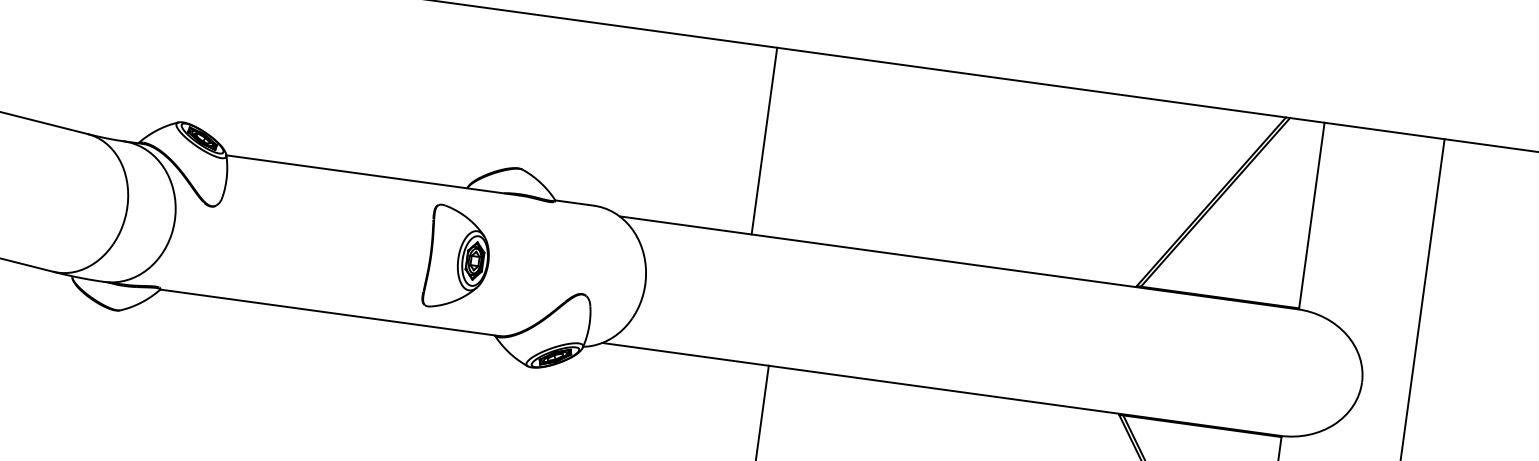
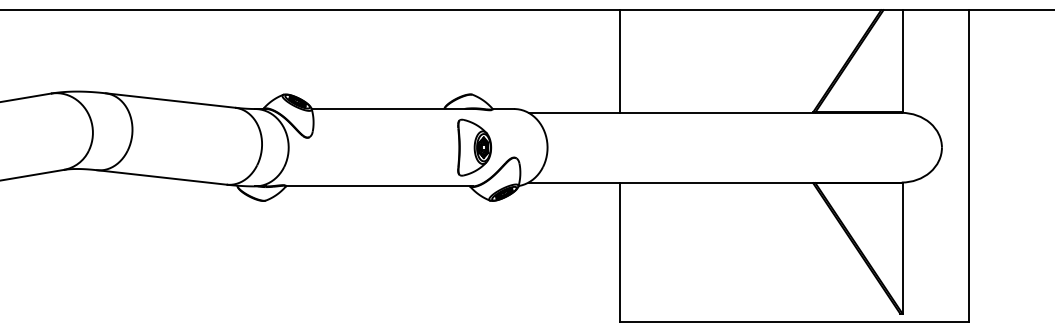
line: (764, 141) -> (620, 61), moved
part: (458, 258) -> (474, 147), moved

